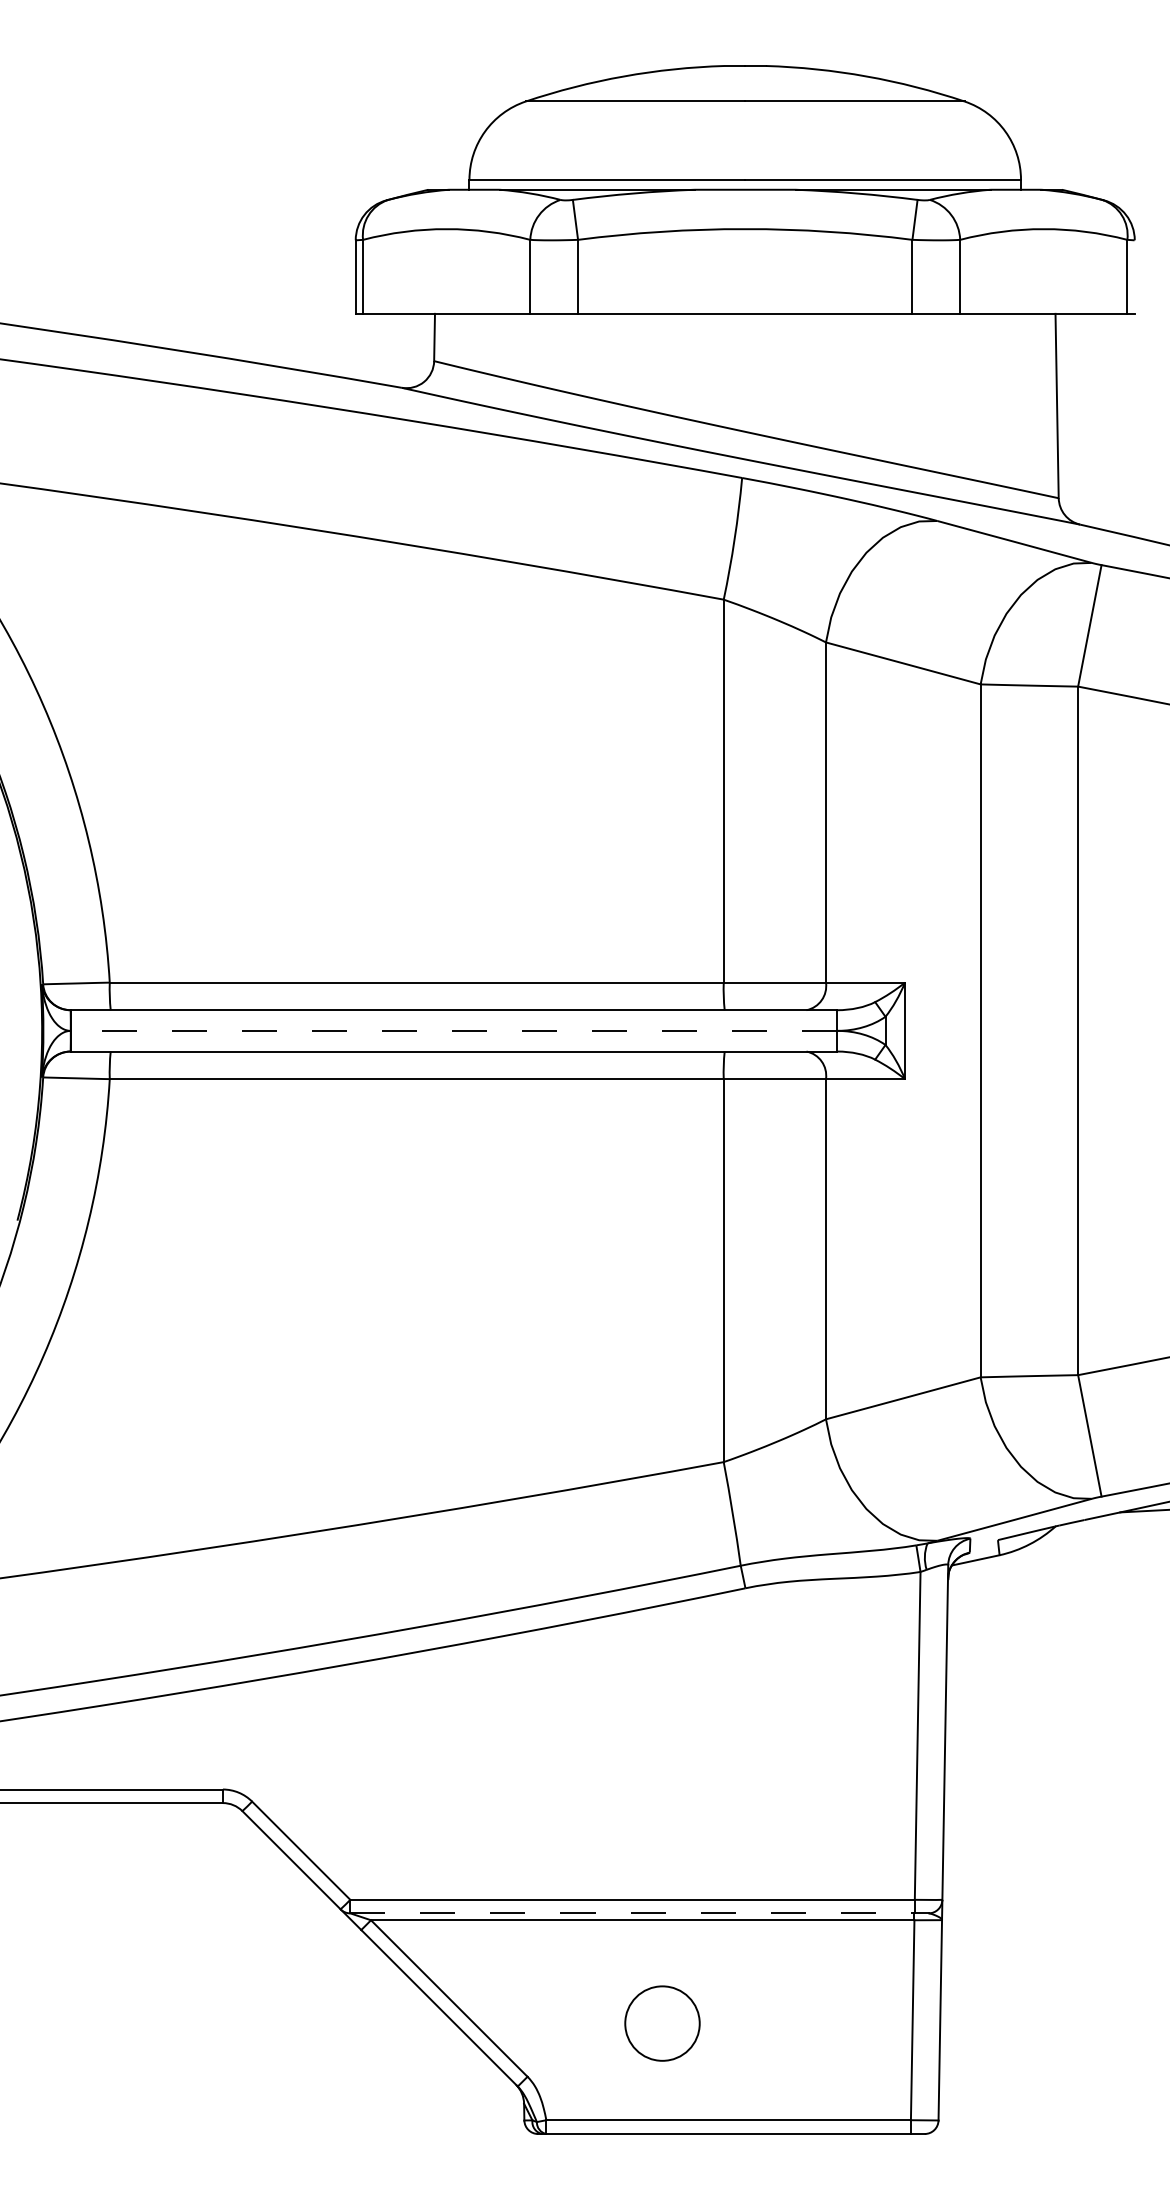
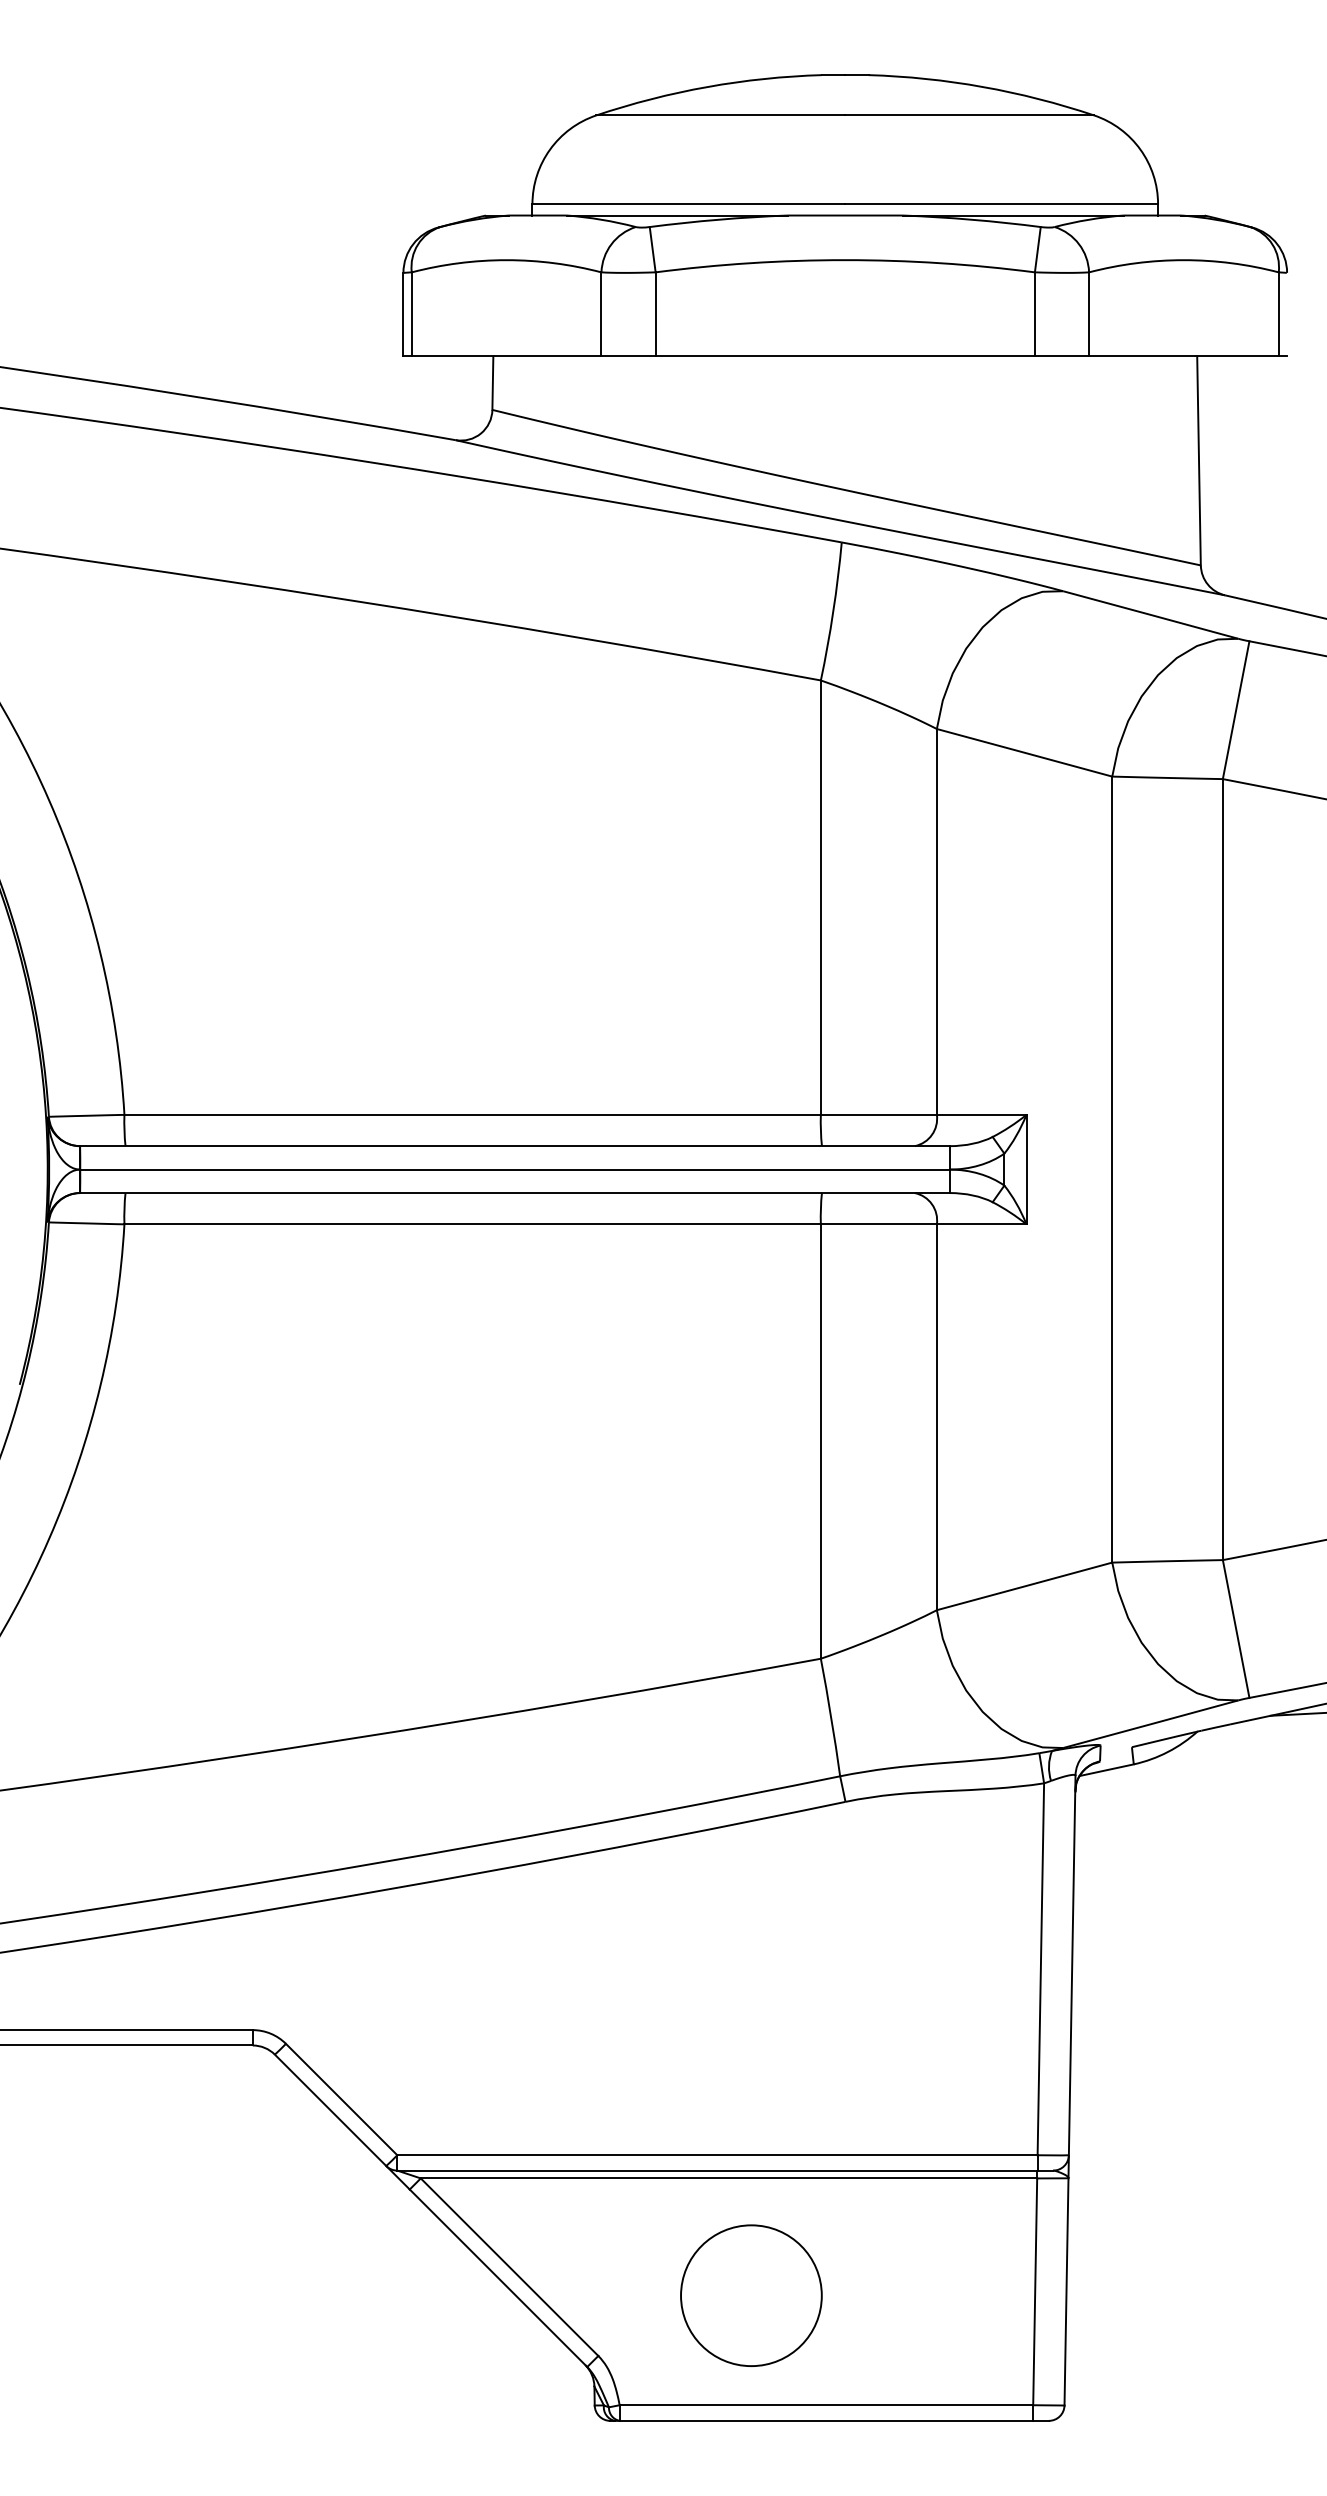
line: (453, 1030) -> (514, 1169), dashed -> solid
line: (633, 1913) -> (718, 2170), dashed -> solid
circle: (662, 2023) -> (751, 2295), size x1.67

